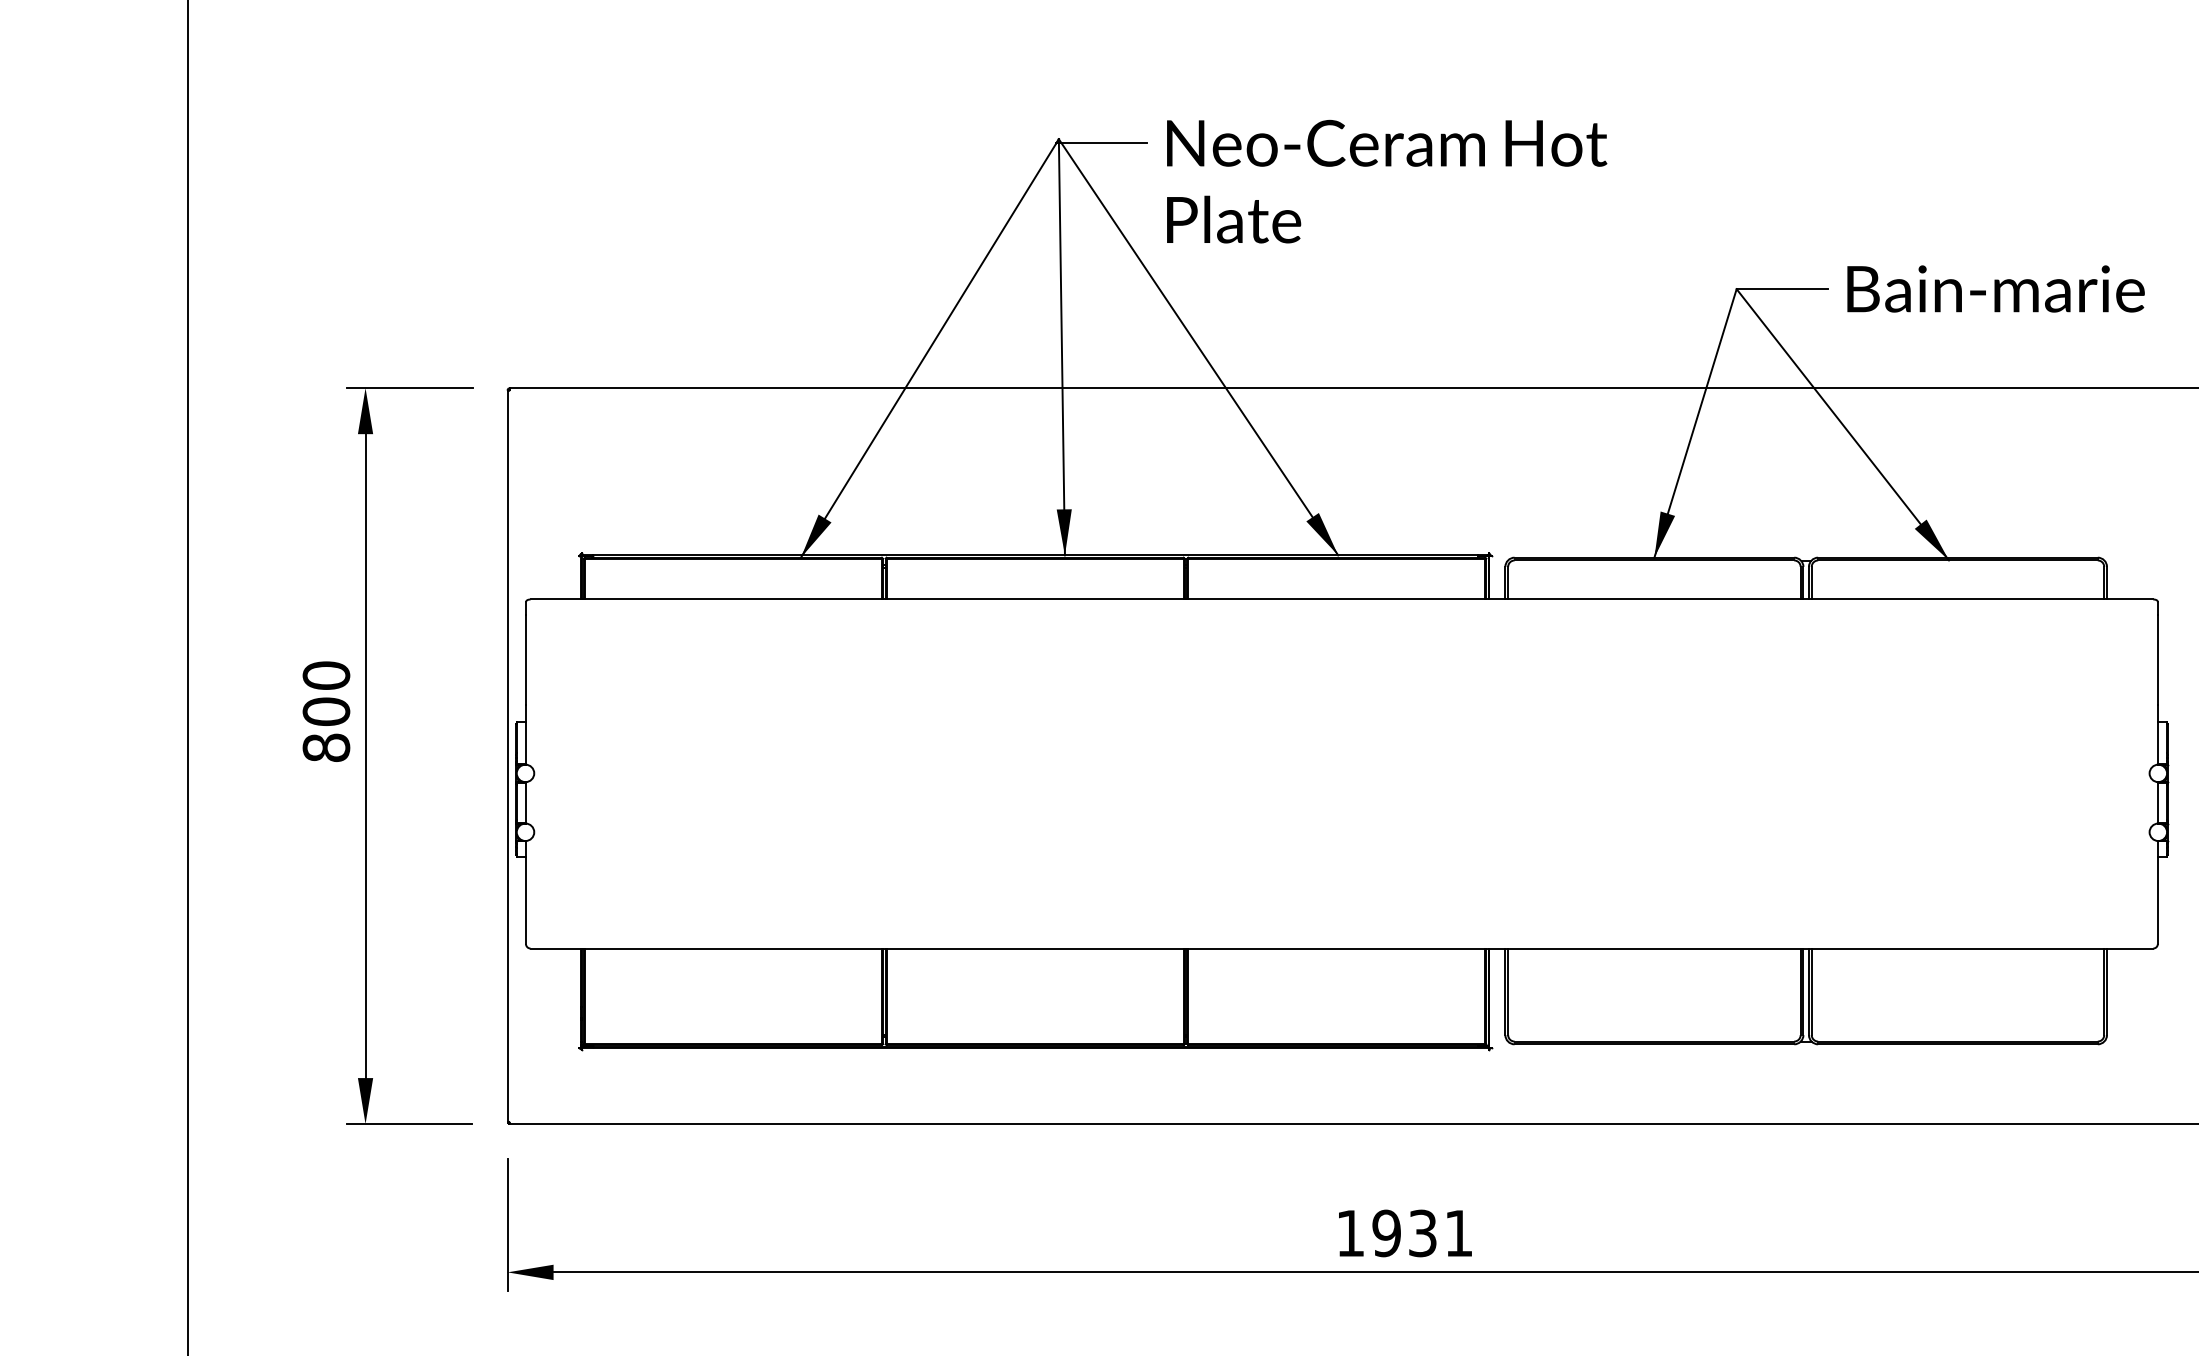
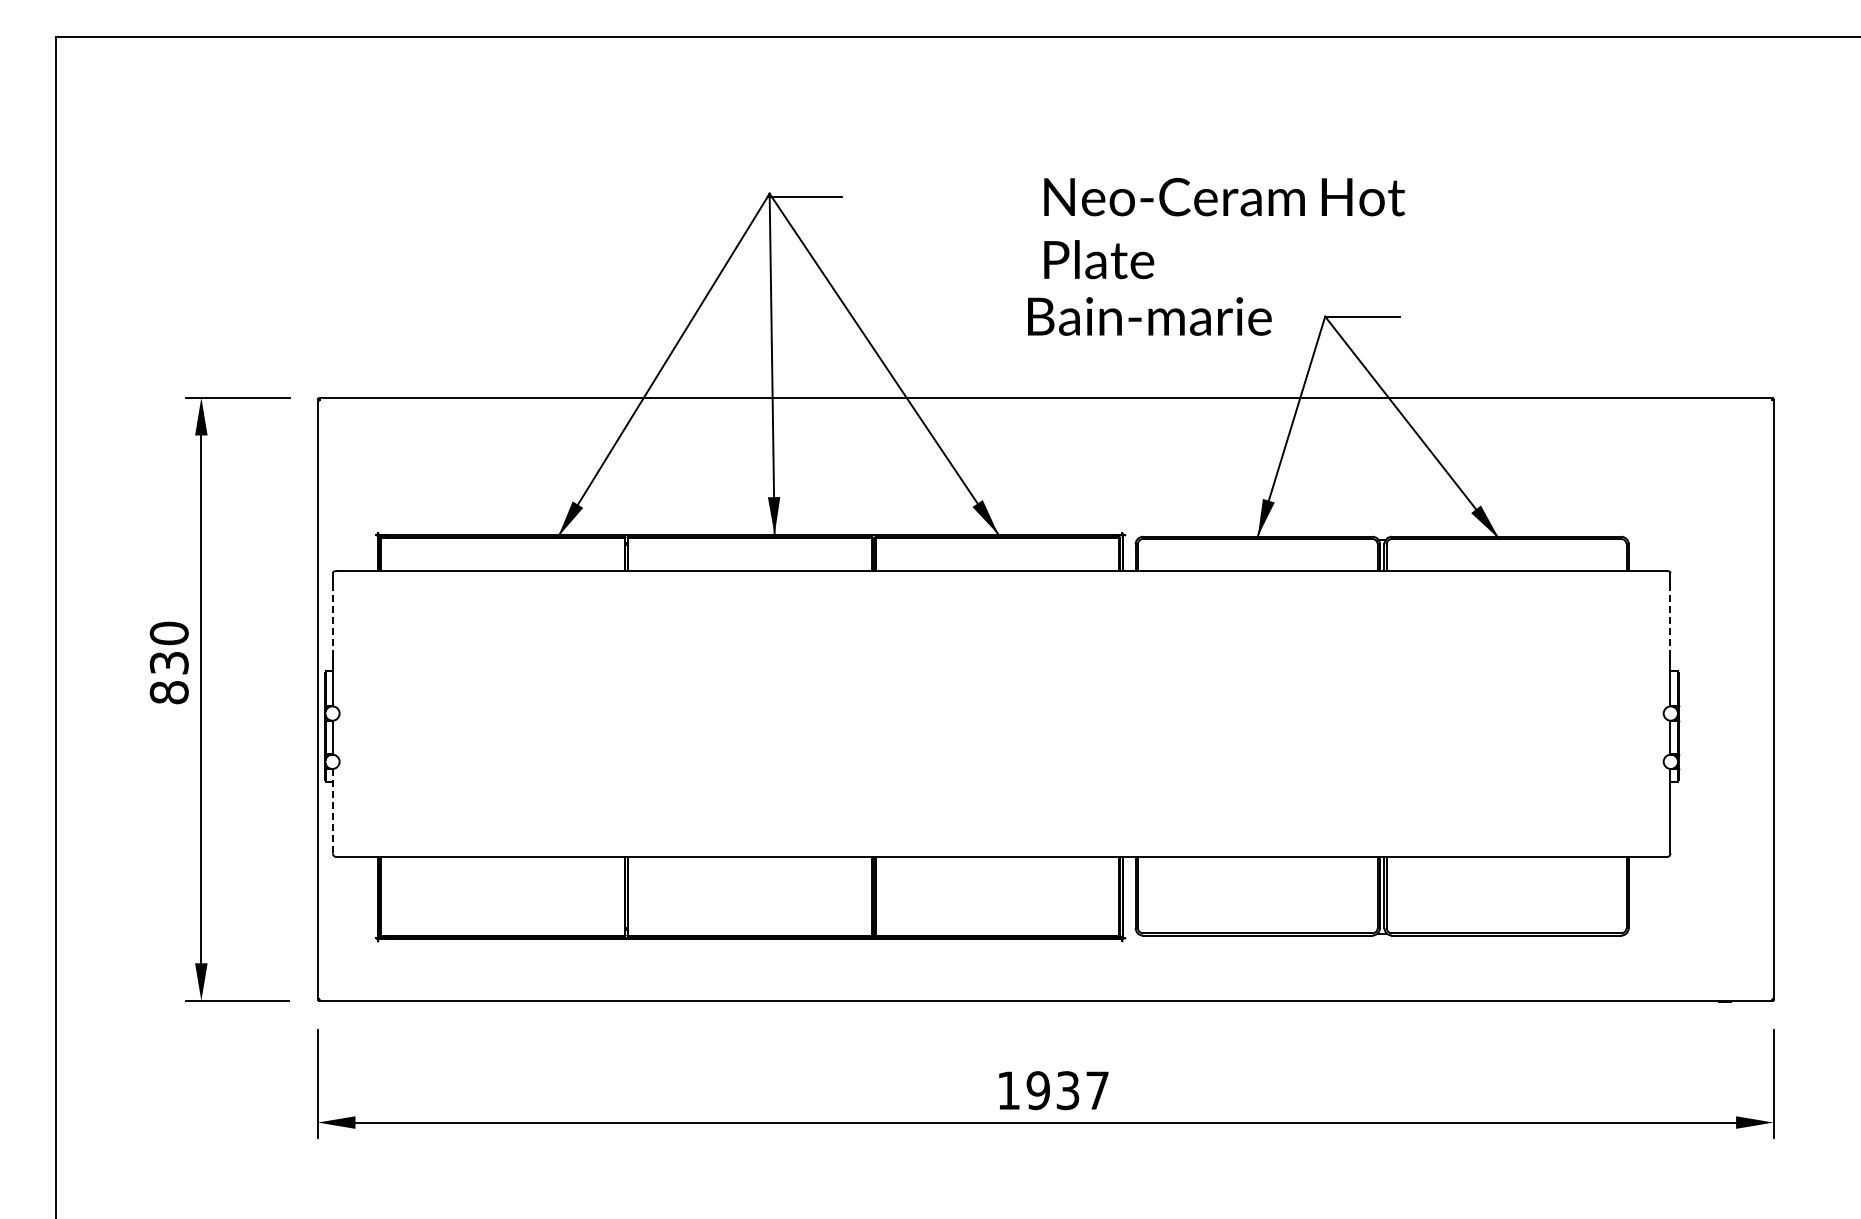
text: (1386, 181) -> (1224, 228), moved
text: (1995, 288) -> (1149, 316), moved
line: (525, 659) -> (332, 620), solid -> dashed
line: (2157, 659) -> (1670, 620), solid -> dashed
text: (325, 711) -> (168, 662), 800 -> 830
line: (525, 892) -> (332, 811), solid -> dashed
text: (1458, 1233) -> (1097, 1090), 1931 -> 1937

